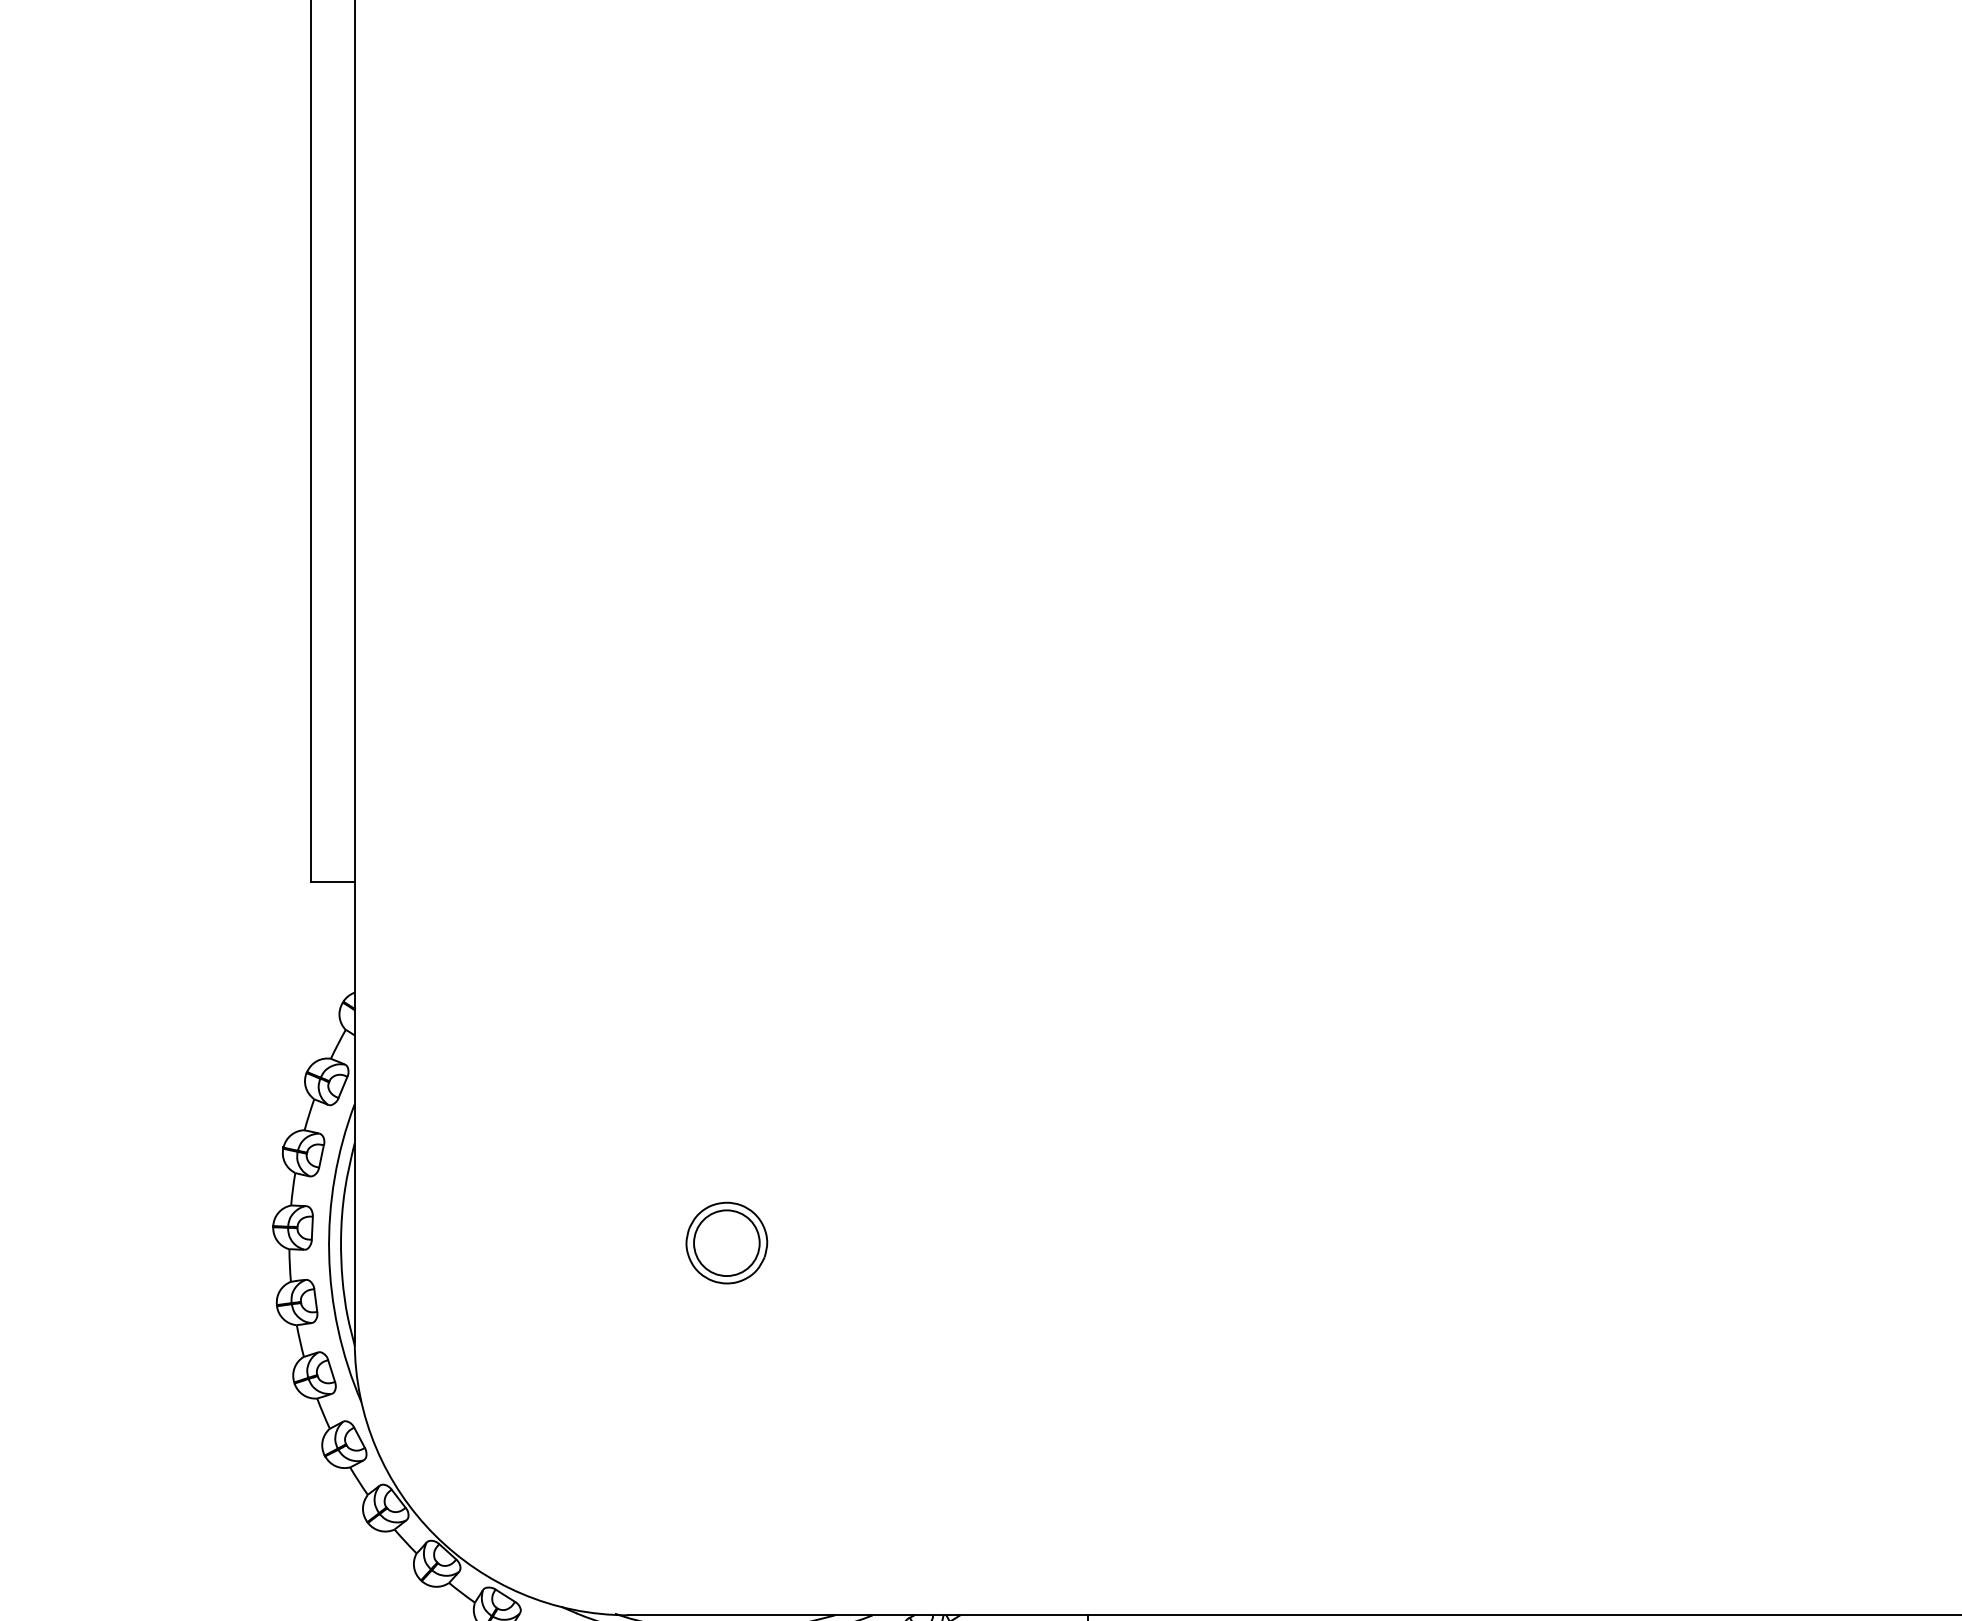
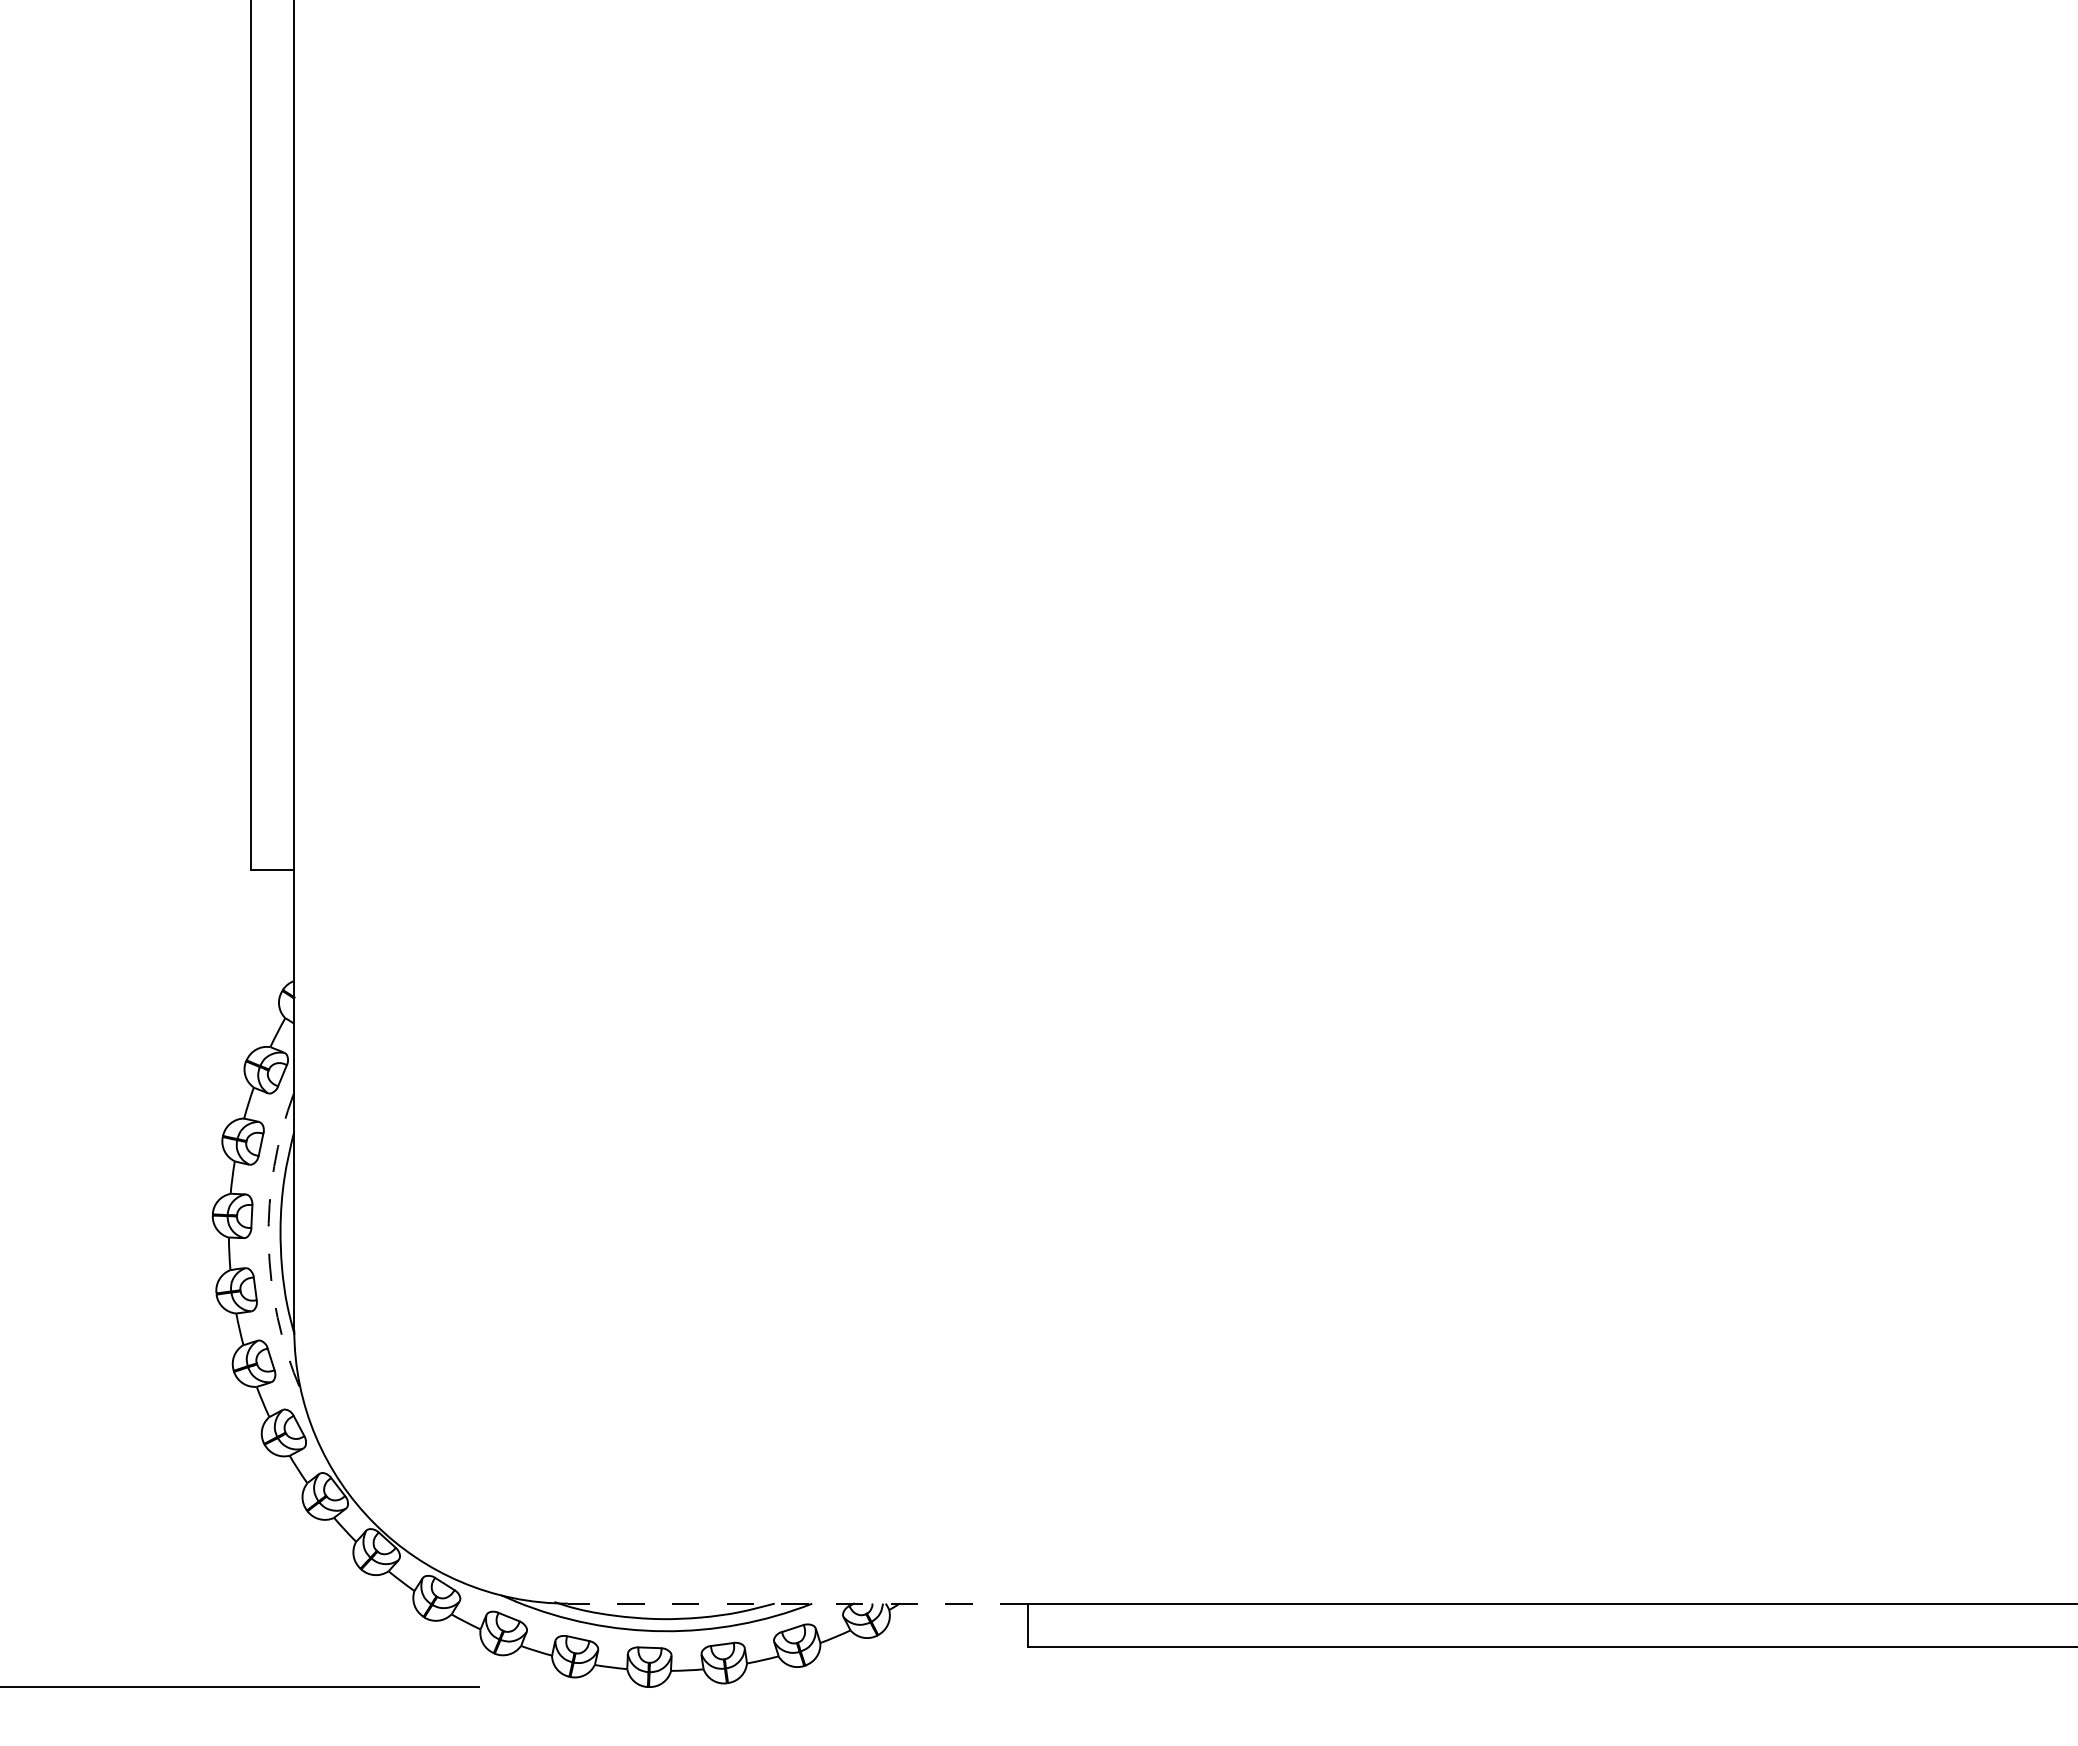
part: (726, 1243) -> (666, 1231), removed
arc: (328, 1254) -> (268, 1242), solid -> dashed
line: (857, 1615) -> (797, 1603), solid -> dashed

